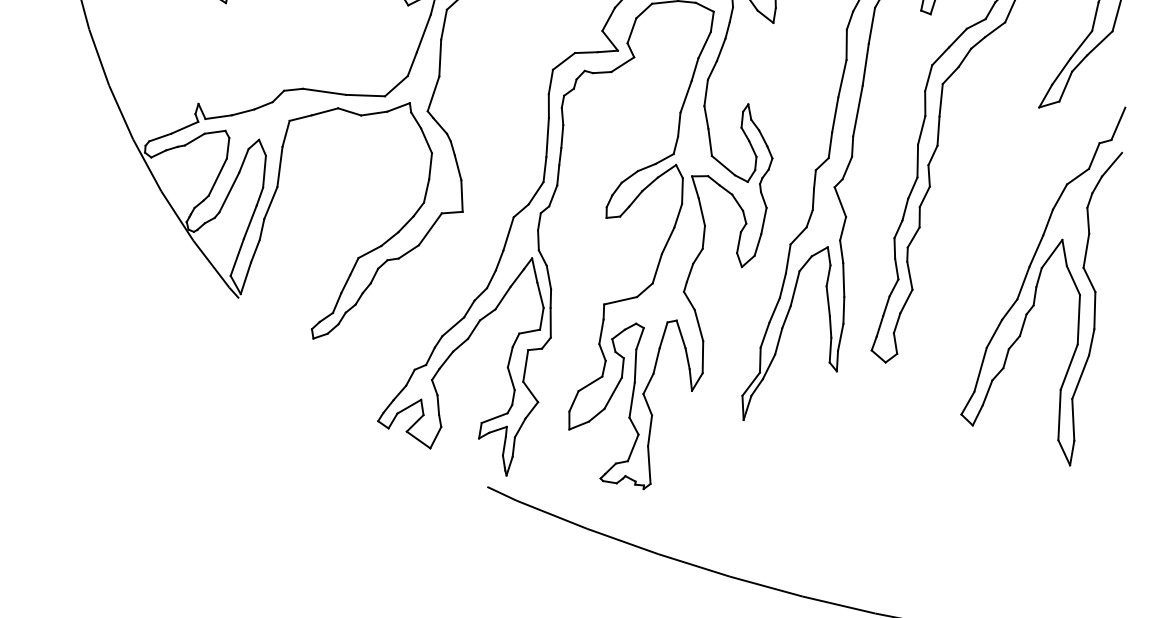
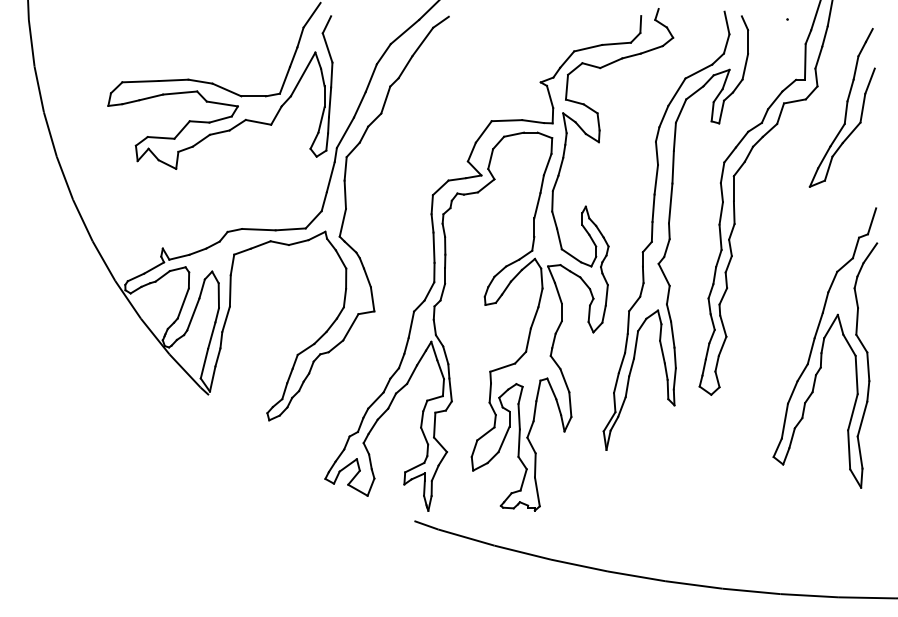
part: (1042, 280) -> (825, 347), moved

